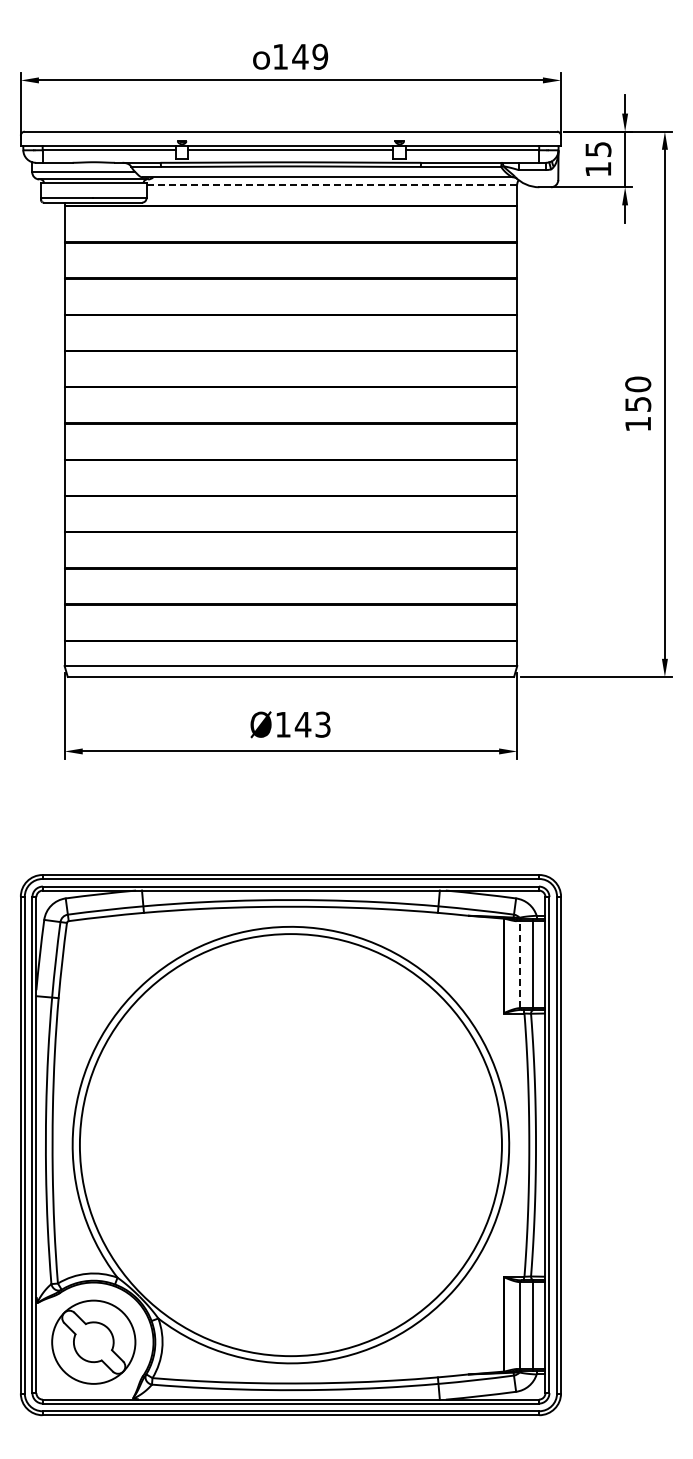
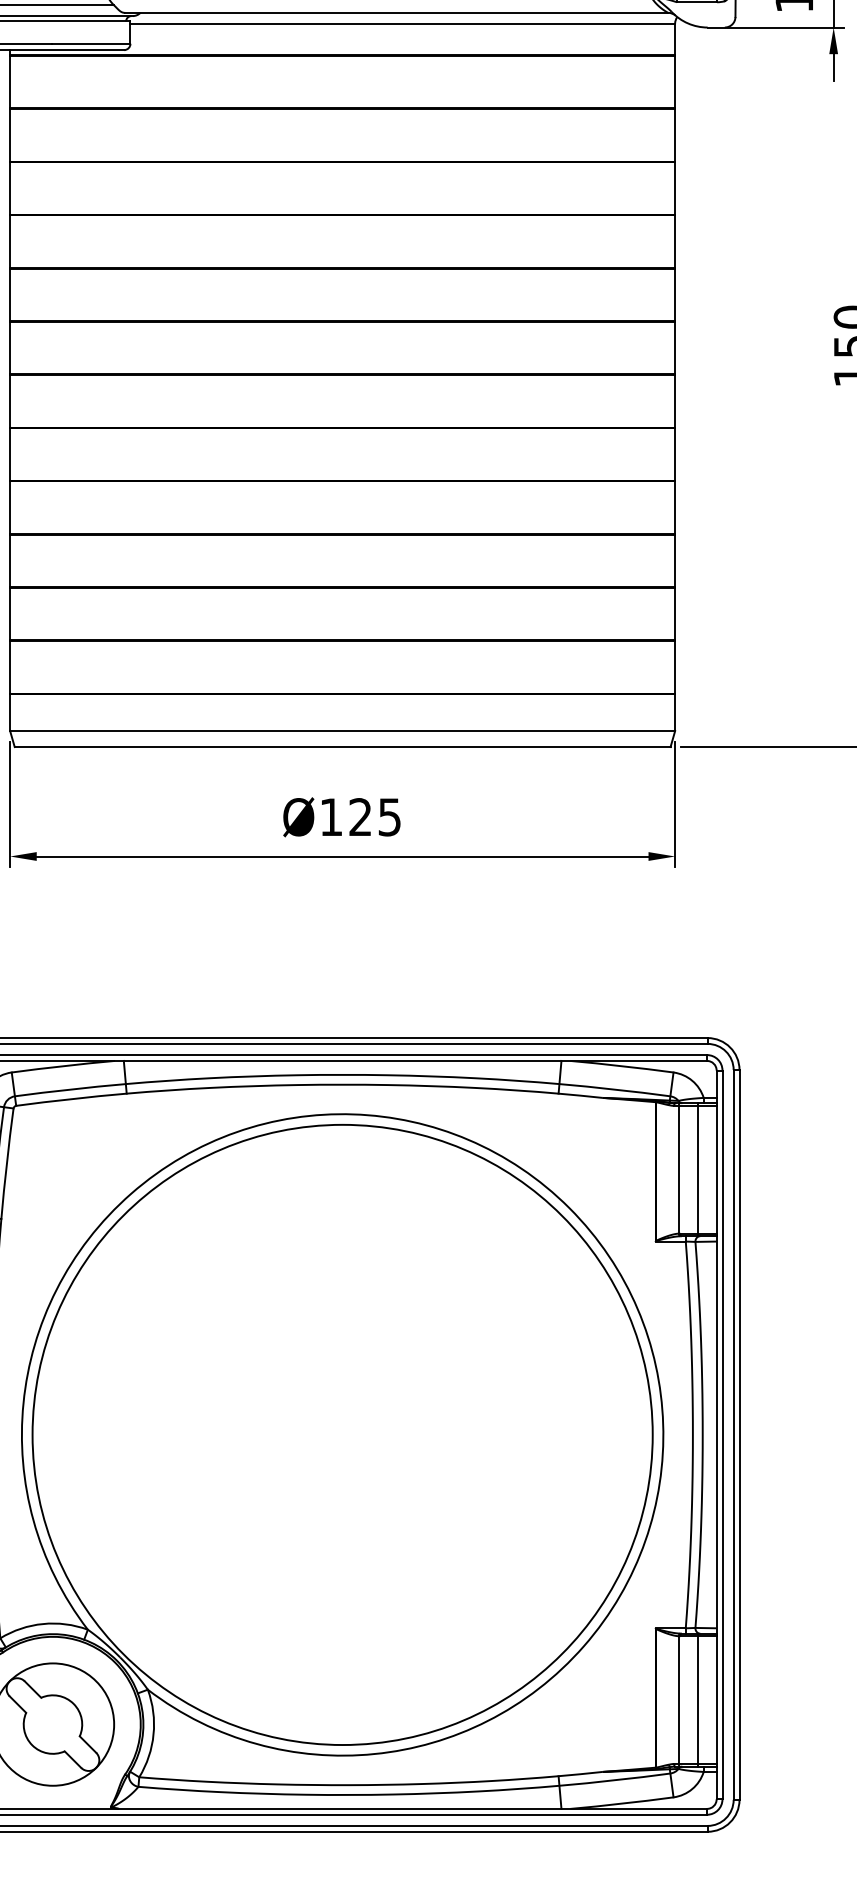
line: (331, 184) -> (402, 23), dashed -> solid
text: (312, 724) -> (374, 816), Ø143 -> Ø125
line: (519, 964) -> (678, 1169), dashed -> solid

